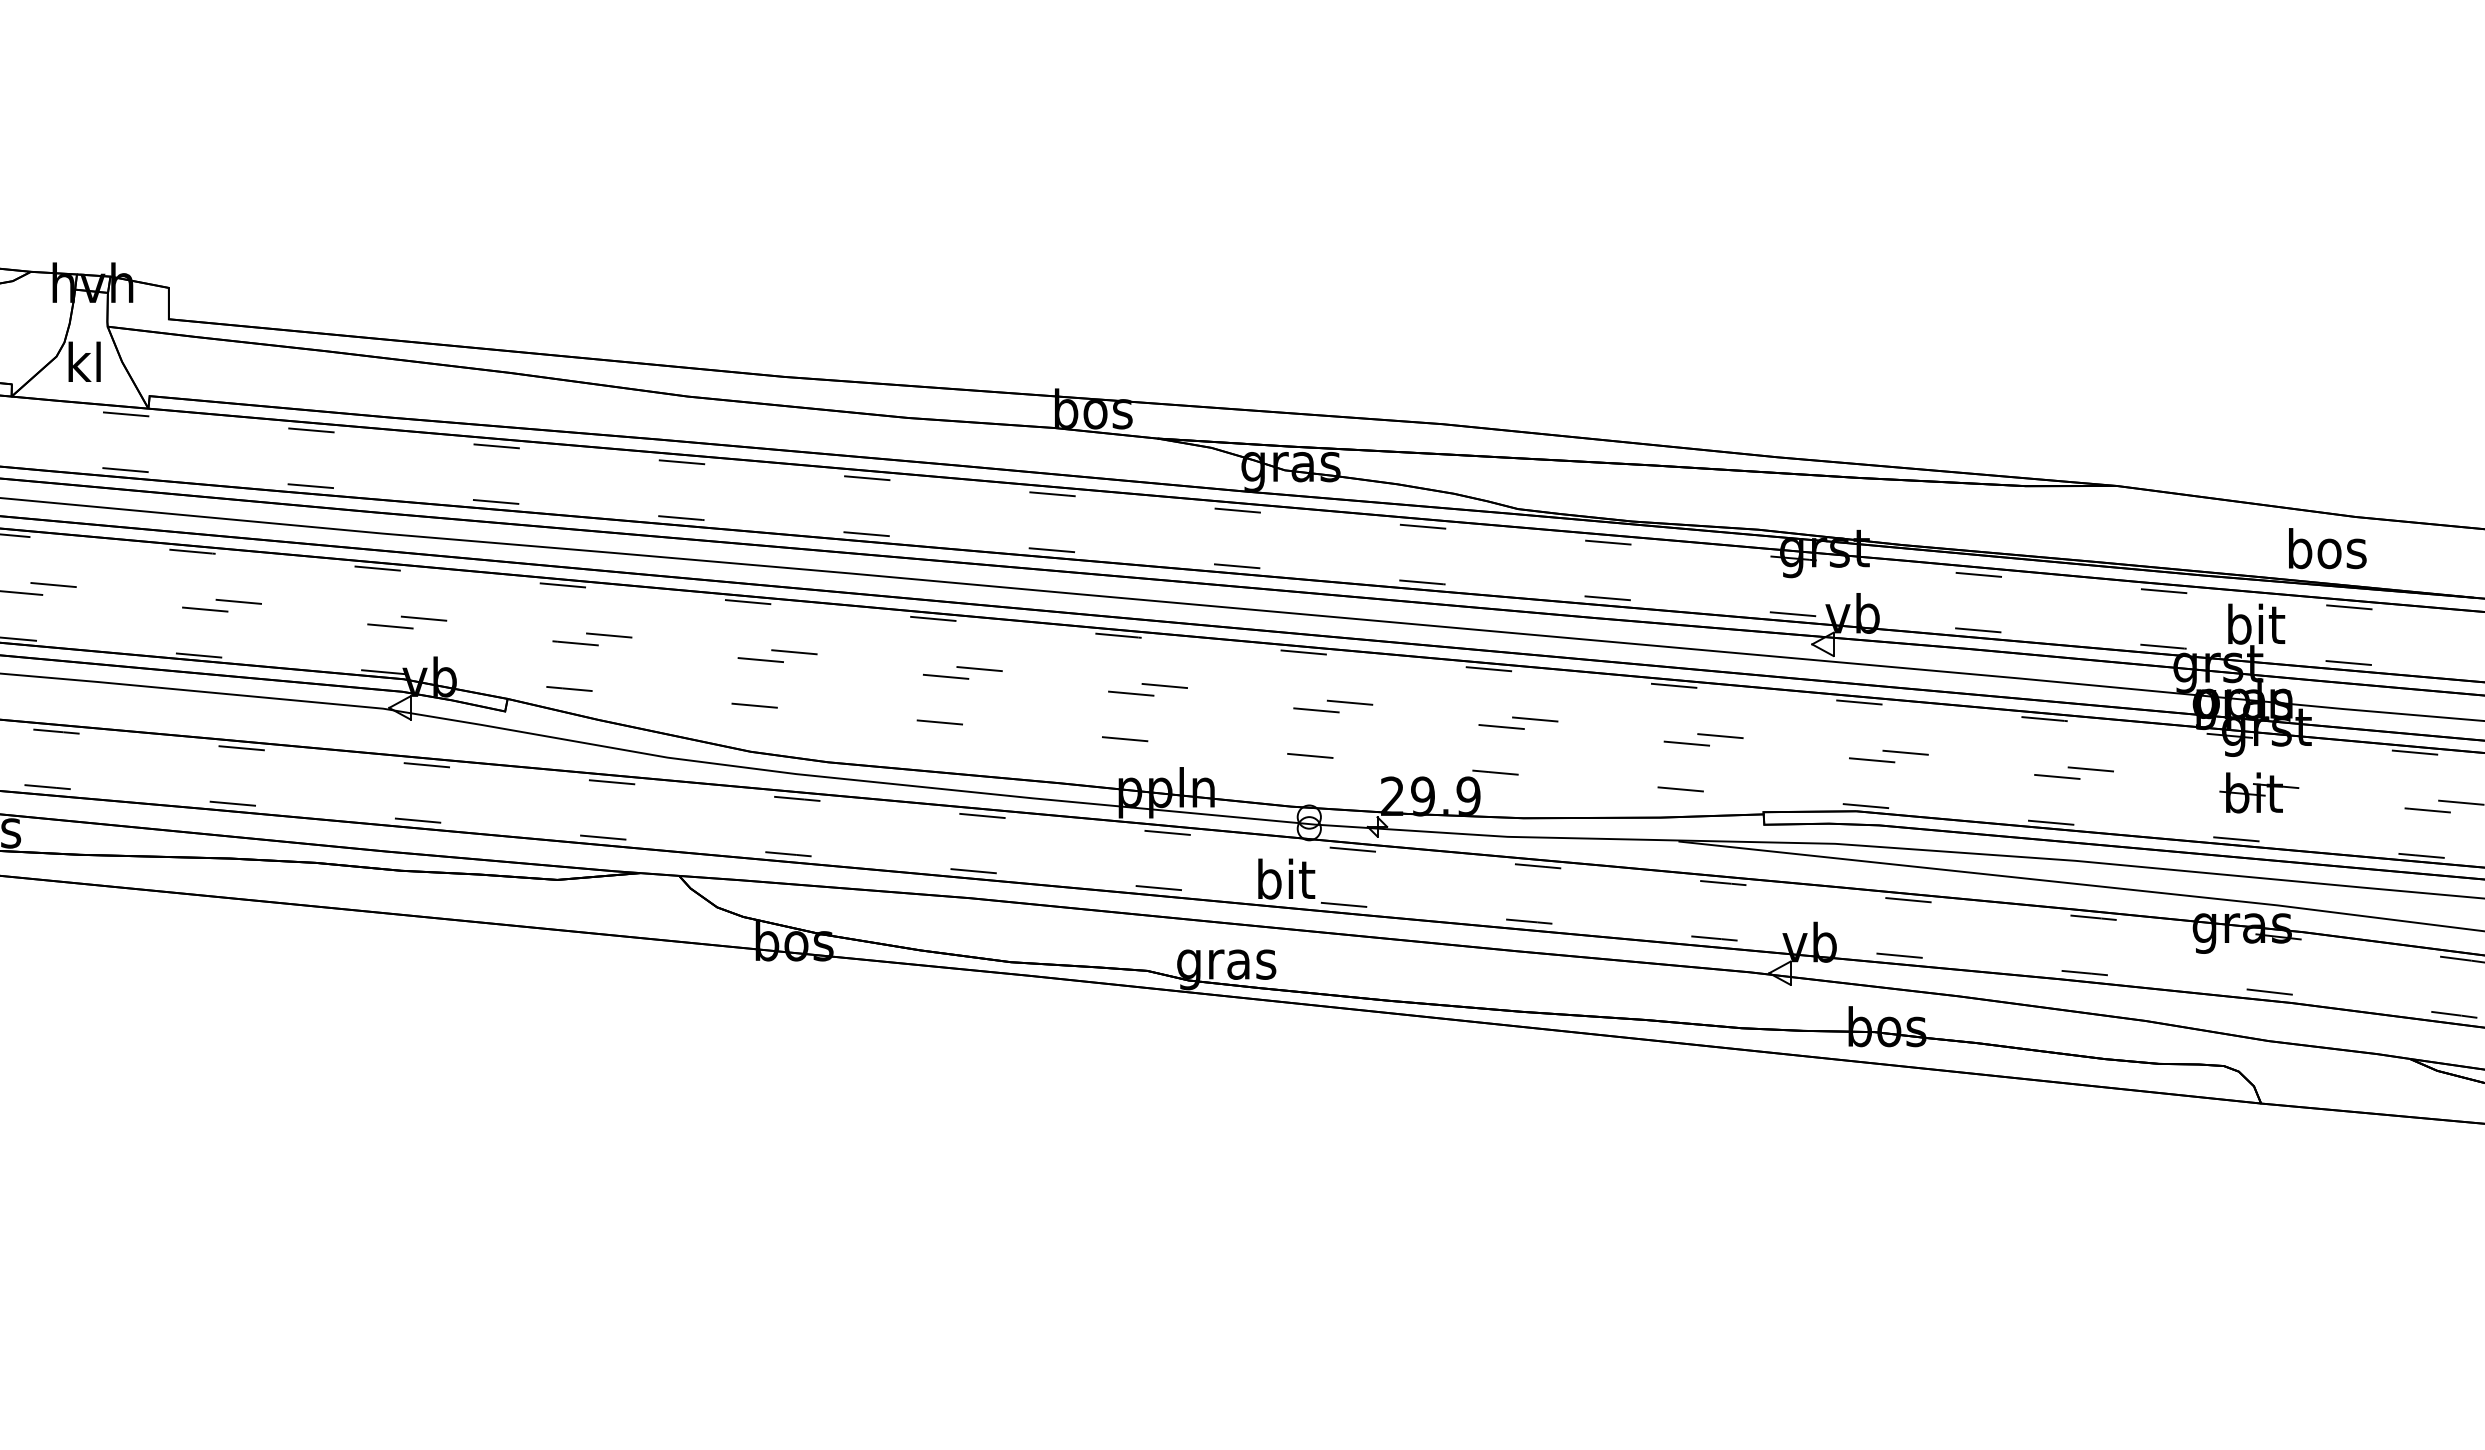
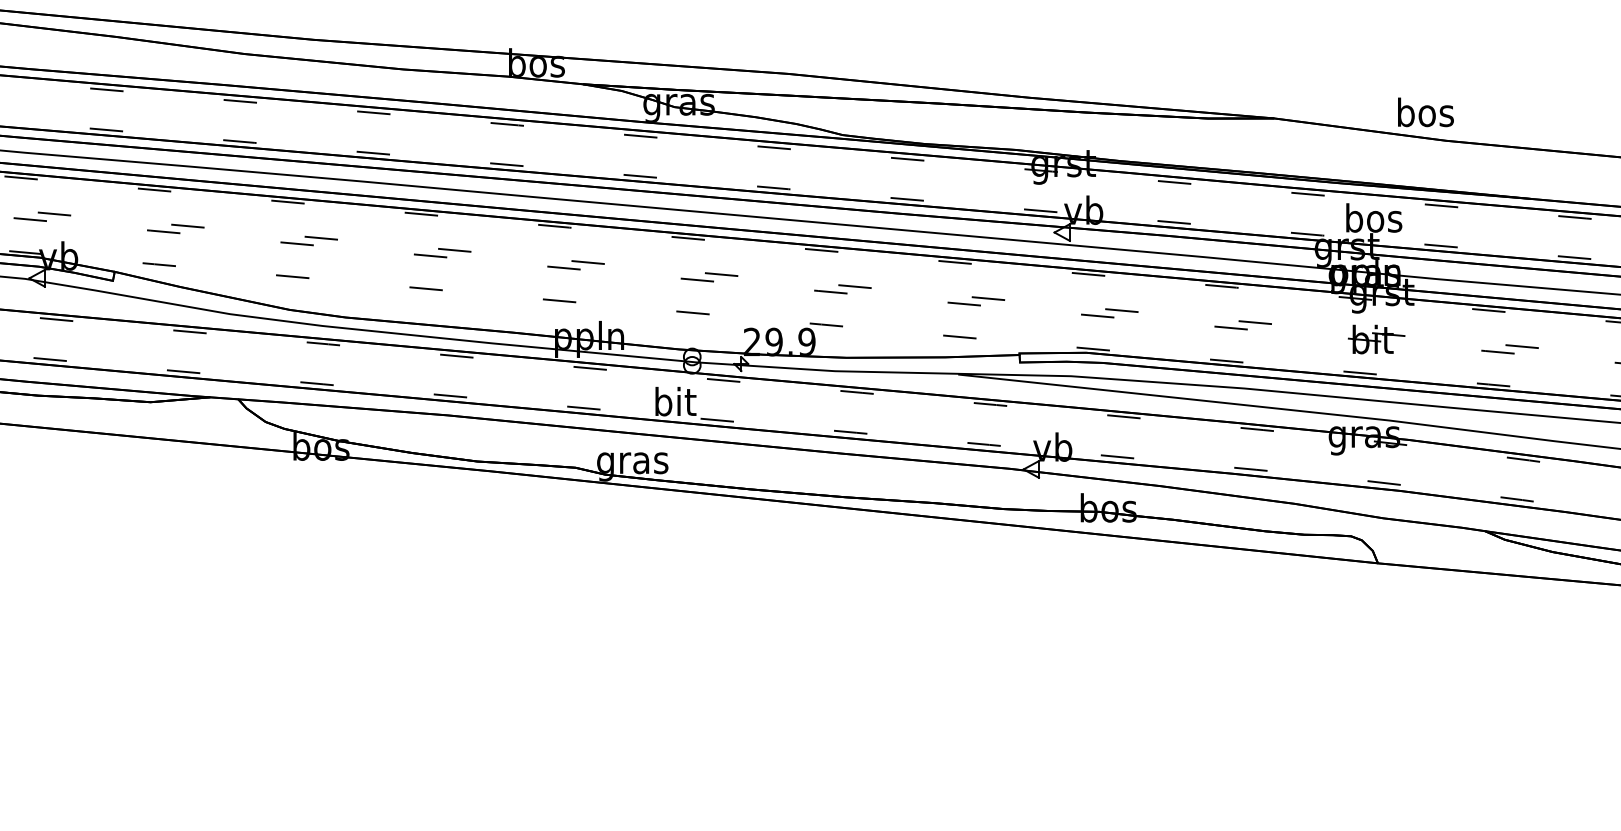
text: (2327, 548) -> (1425, 112), moved
text: (2255, 623) -> (1373, 217), bit -> bos

